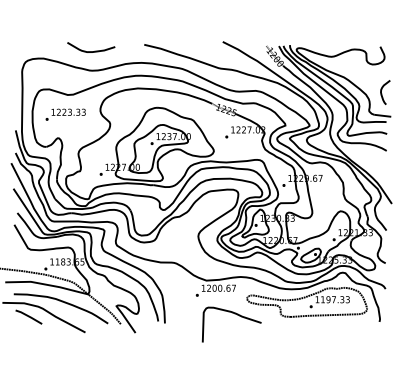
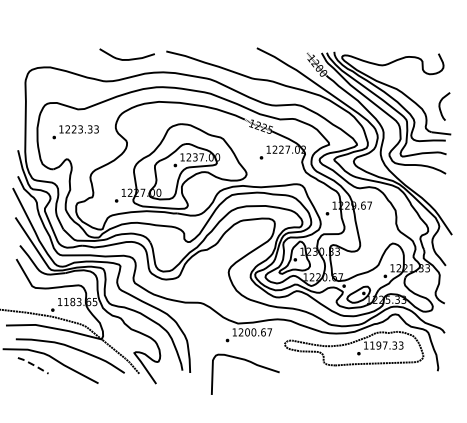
curve: (93, 50) -> (129, 58), moved
curve: (234, 314) -> (248, 362), moved
line: (29, 317) -> (33, 365), solid -> dashed

